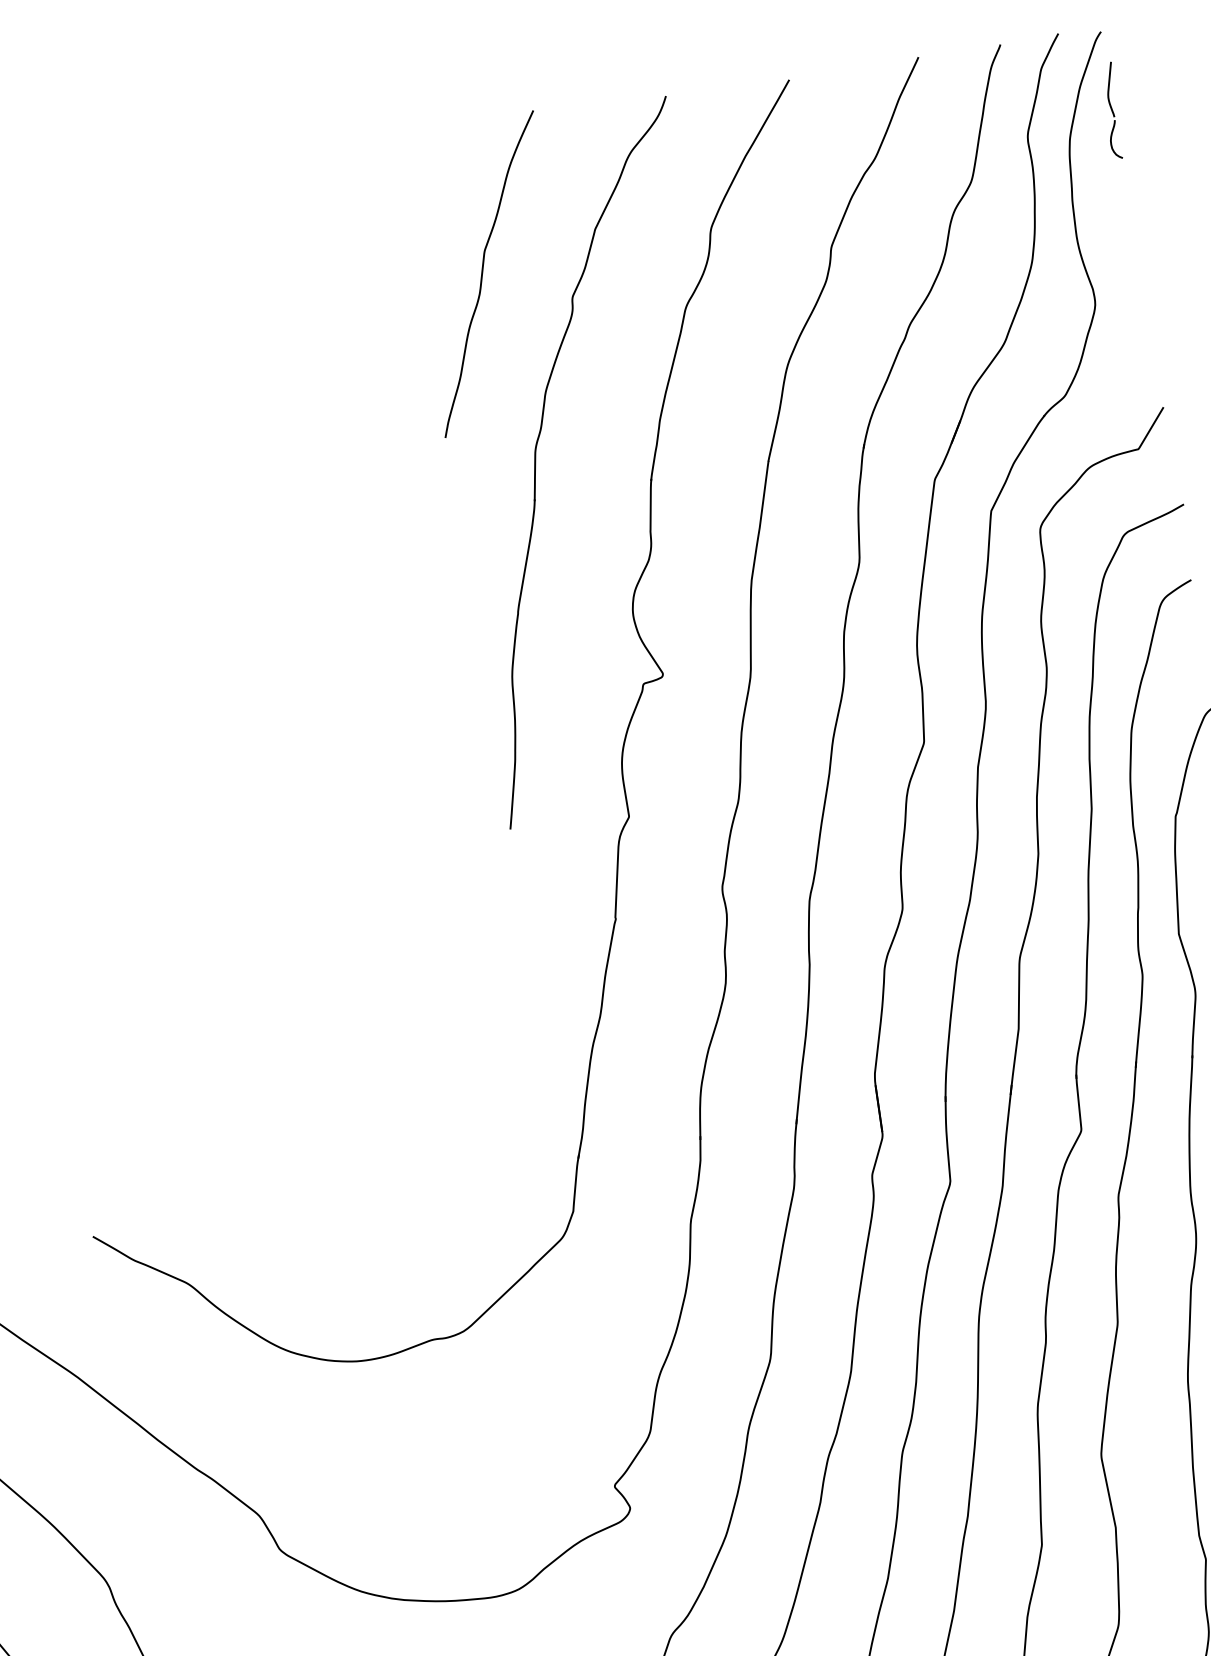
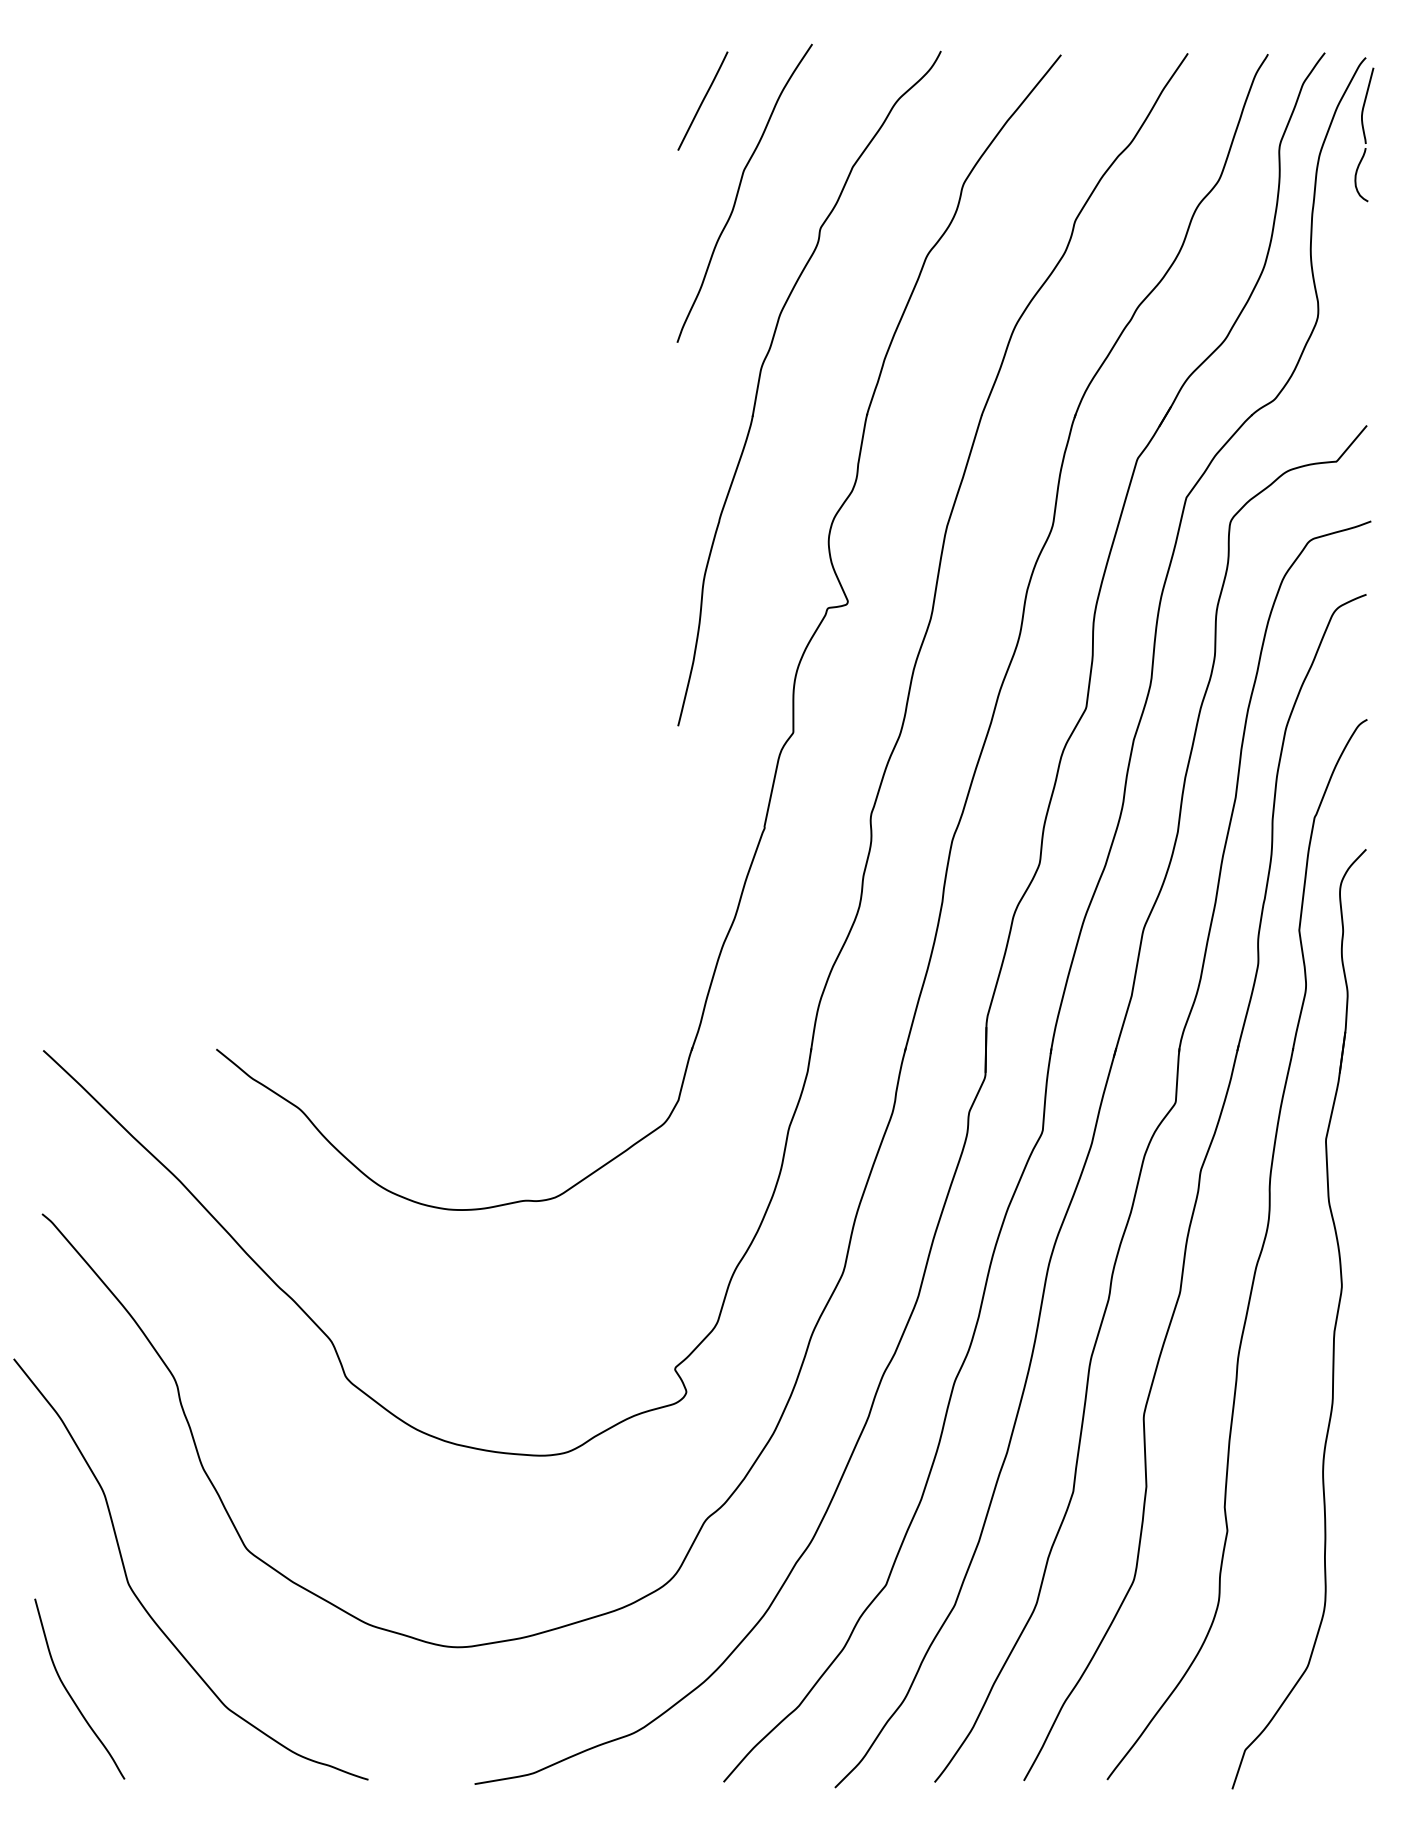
part: (1112, 110) -> (1364, 134), size x1.43
line: (430, 186) -> (702, 100), added

